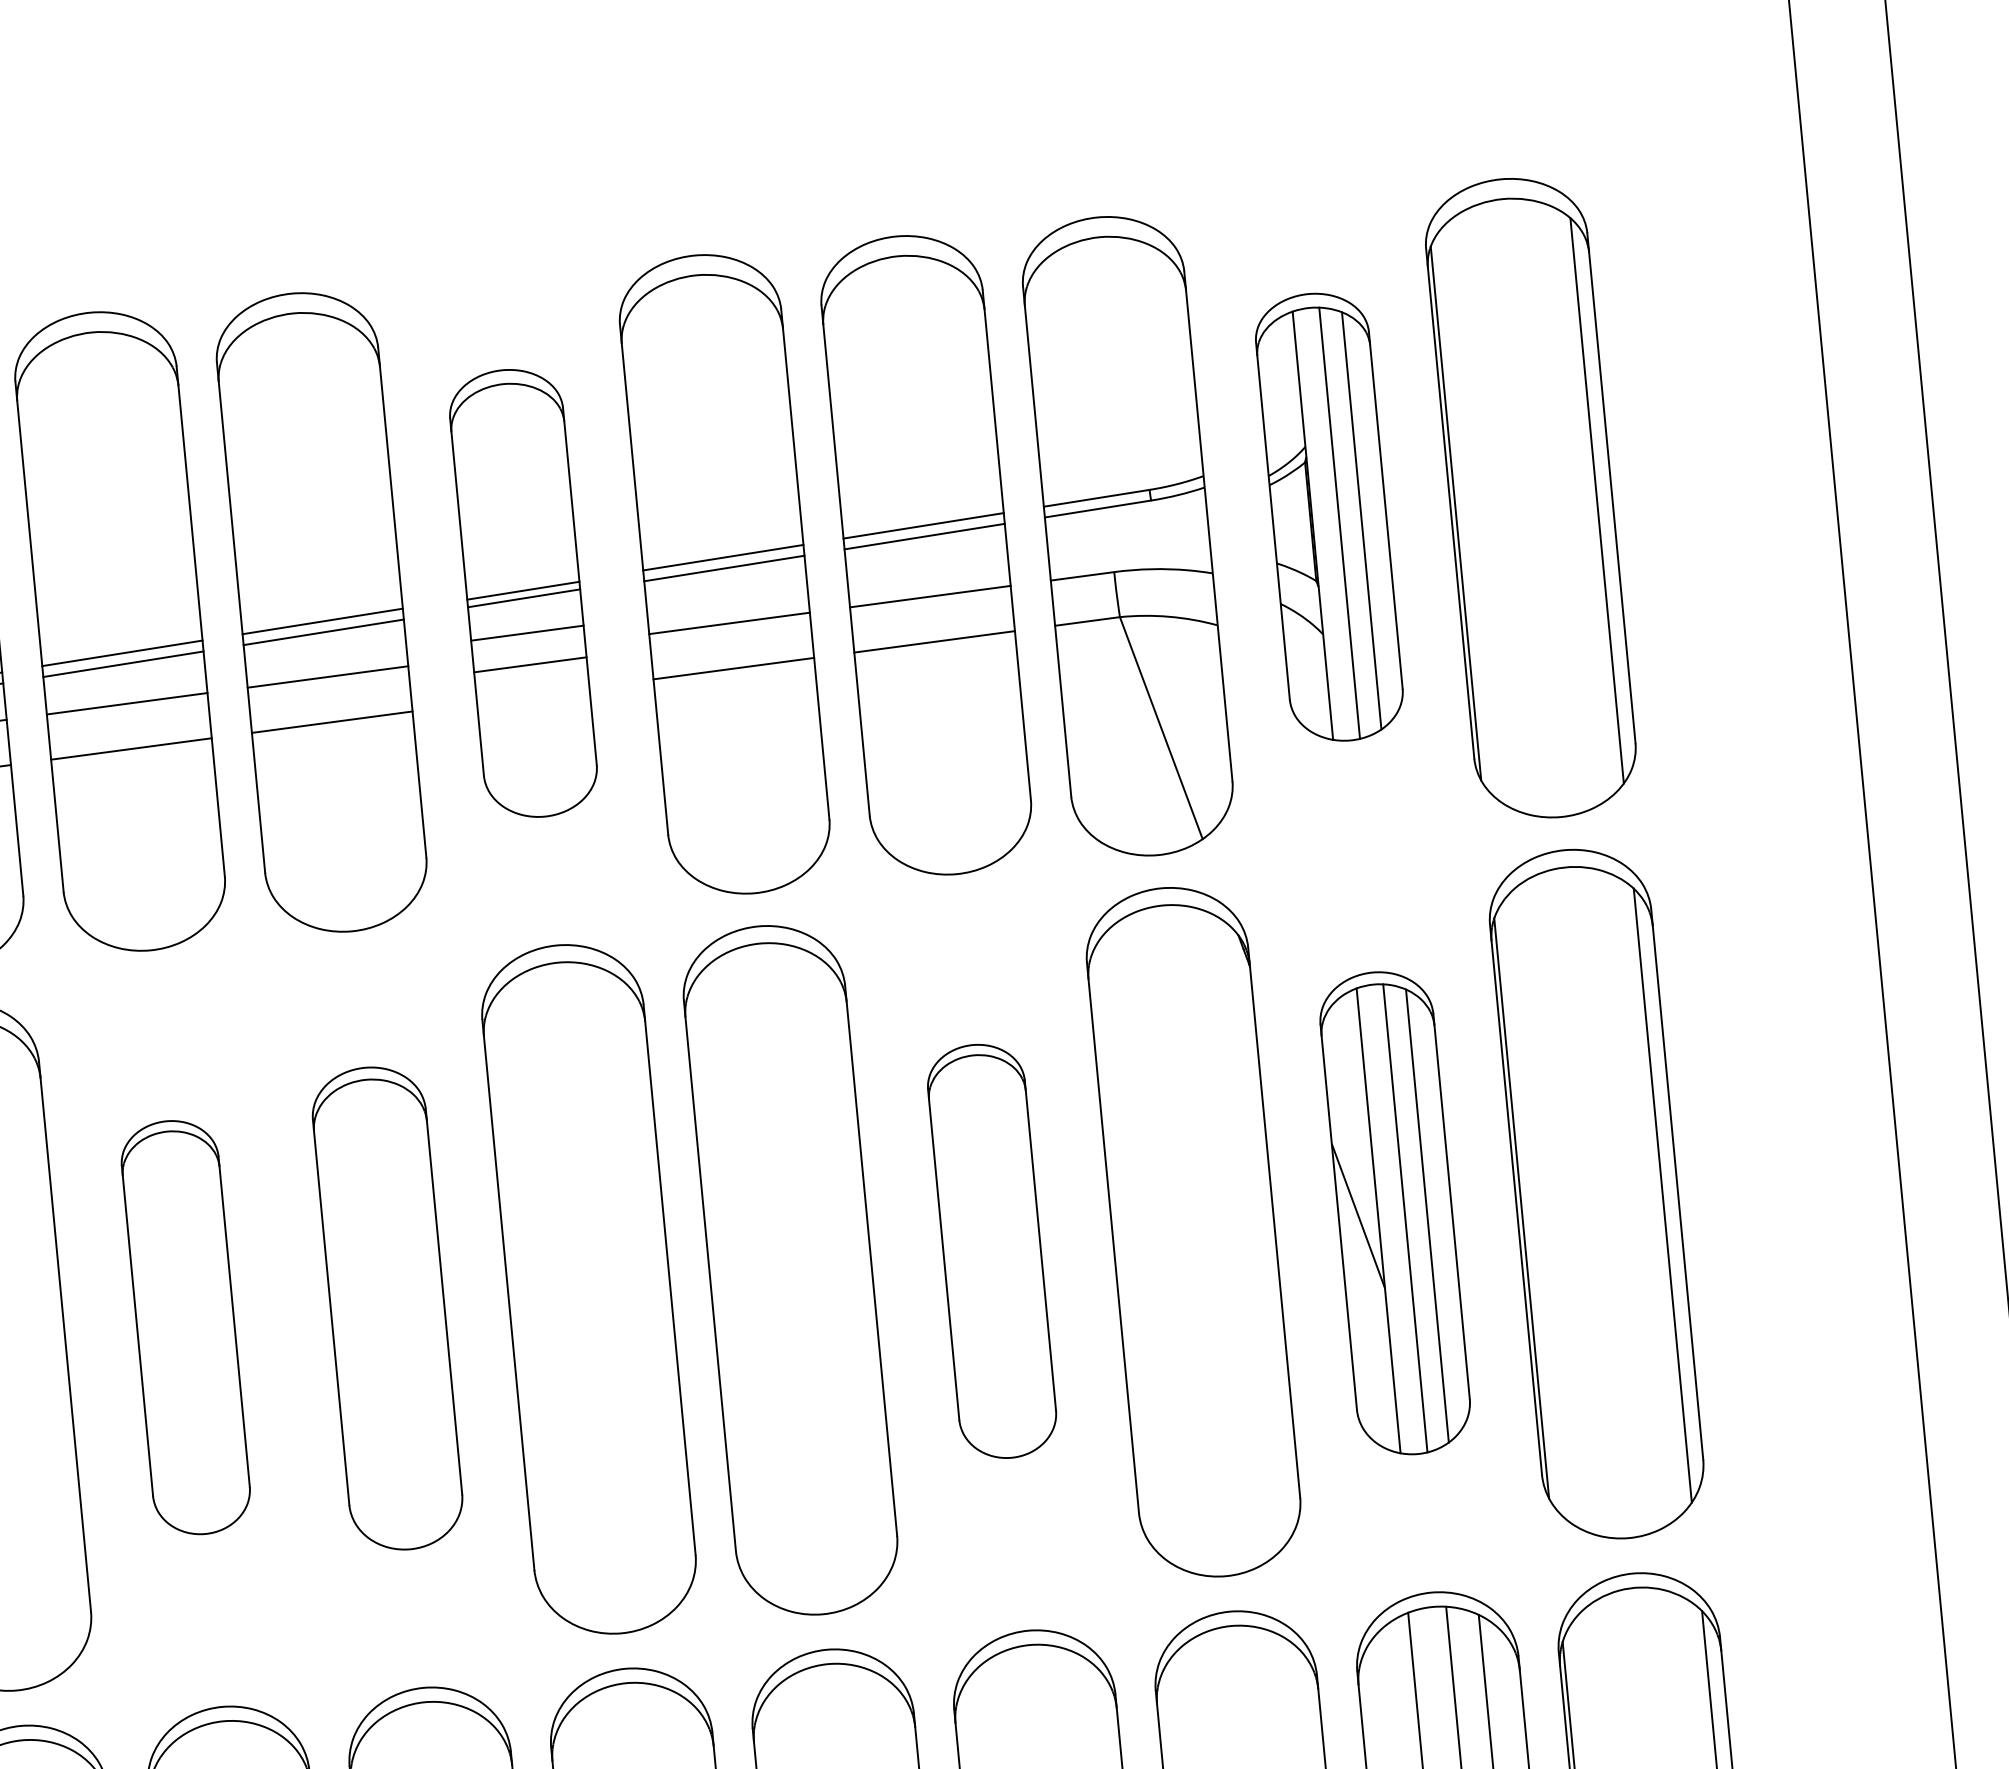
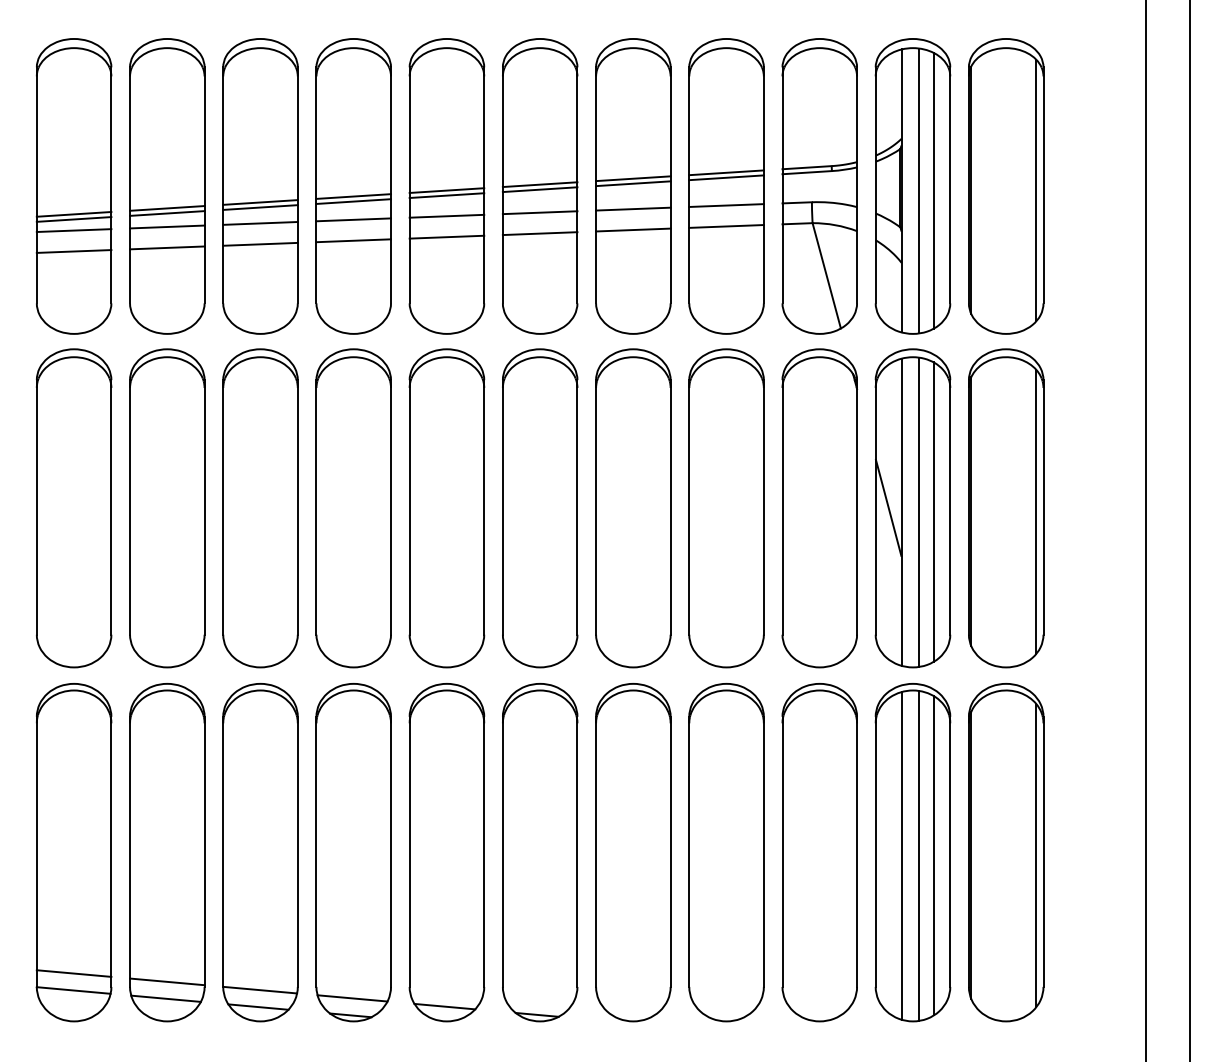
part: (1328, 517) -> (912, 186), size x1.43
part: (524, 593) -> (540, 186), size x1.43
part: (1394, 1213) -> (912, 508), size x1.43
part: (992, 1251) -> (726, 508), size x1.67
part: (386, 1308) -> (446, 508), size x1.43
part: (185, 1327) -> (353, 508), size x1.67

